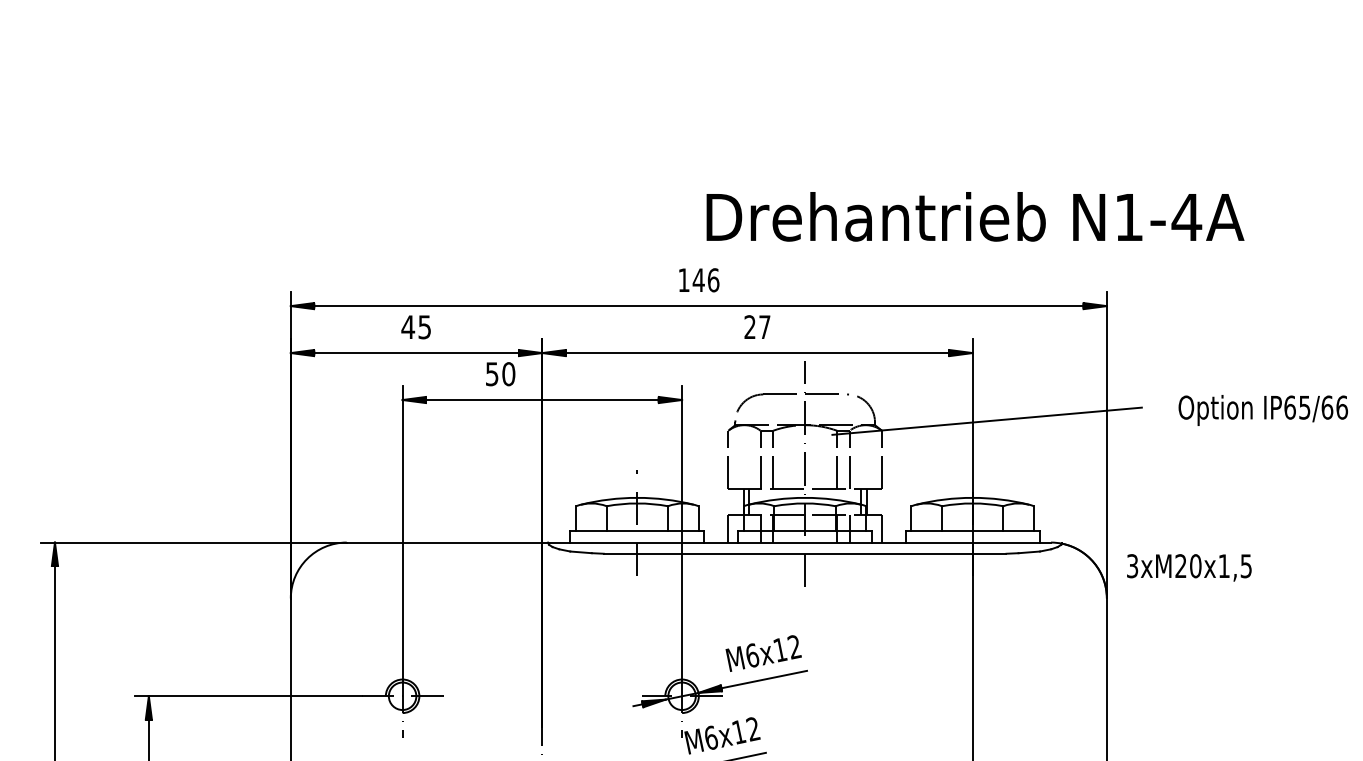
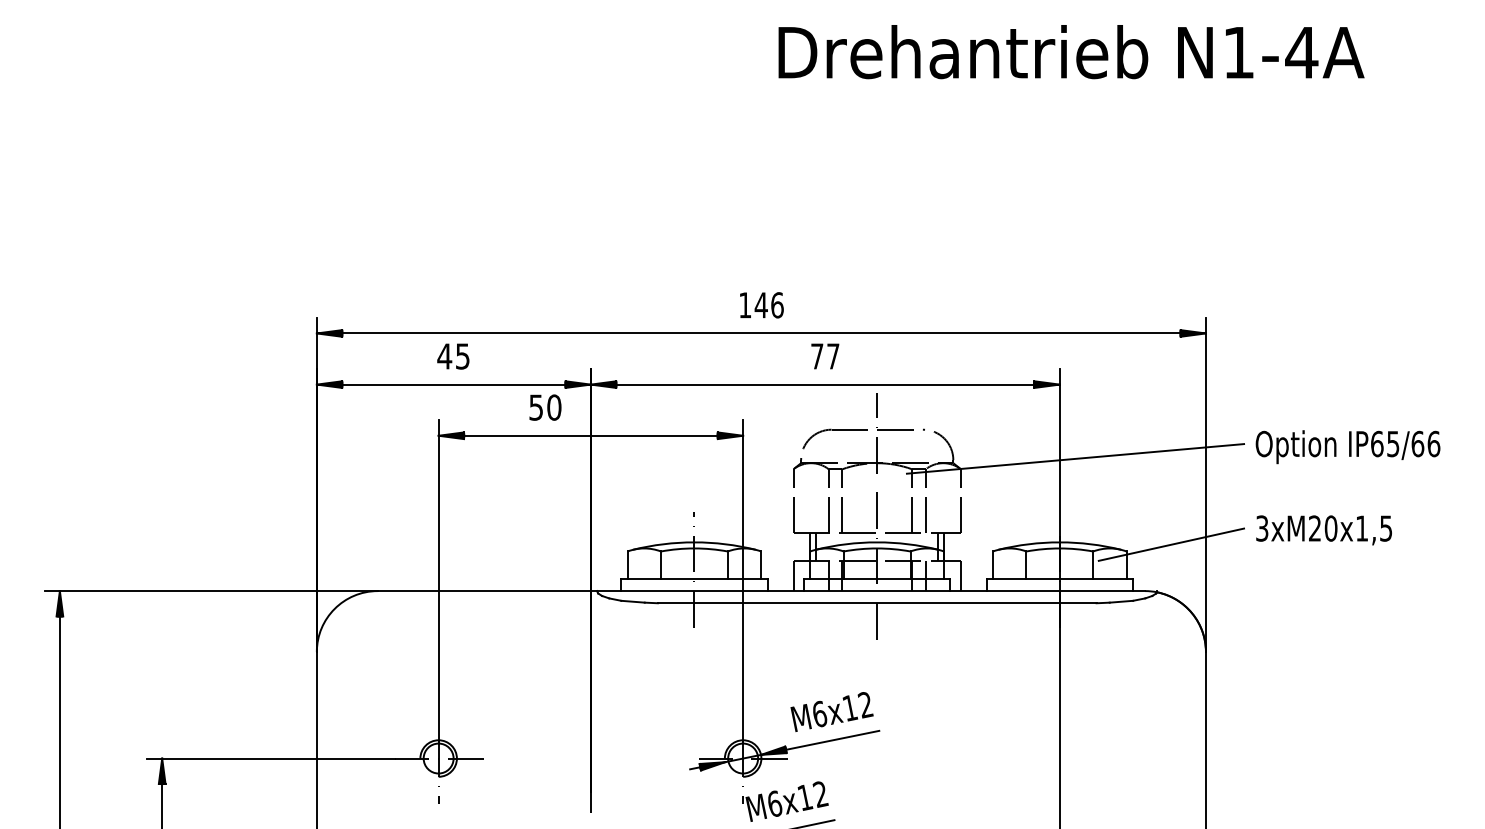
text: (975, 216) -> (1071, 51), moved
text: (749, 326) -> (816, 355), 27 -> 77
text: (1262, 410) -> (1347, 447), moved
line: (1074, 499) -> (1170, 544), added
text: (1189, 567) -> (1324, 529), moved

